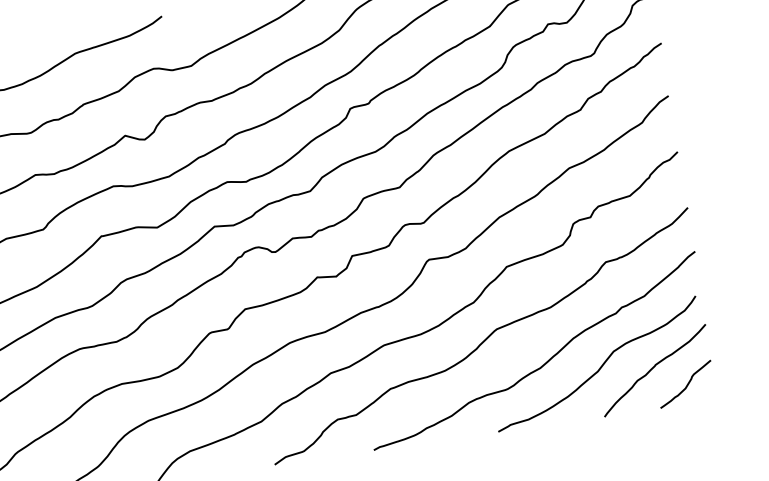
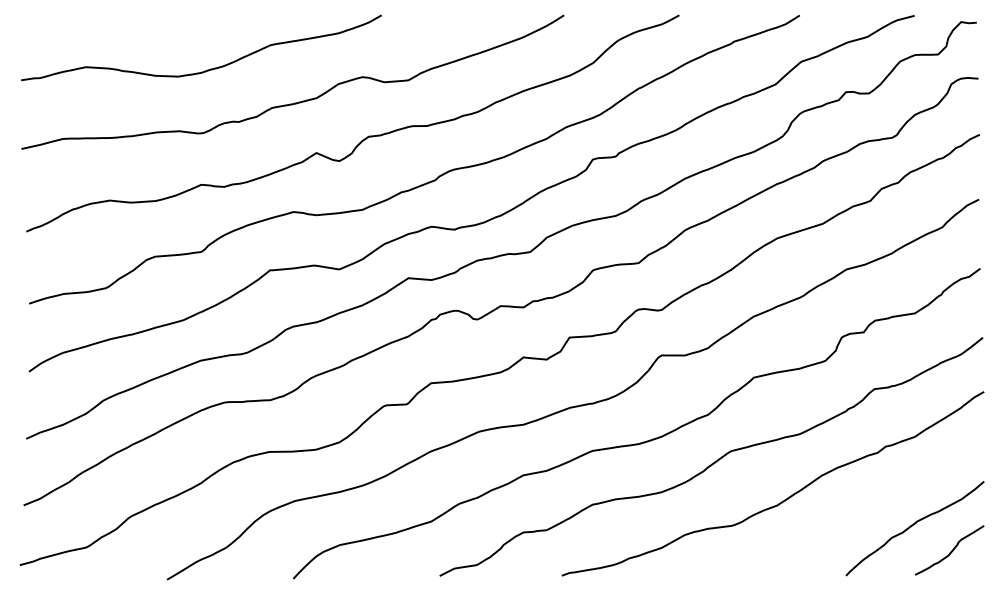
curve: (600, 365) -> (850, 513), removed

